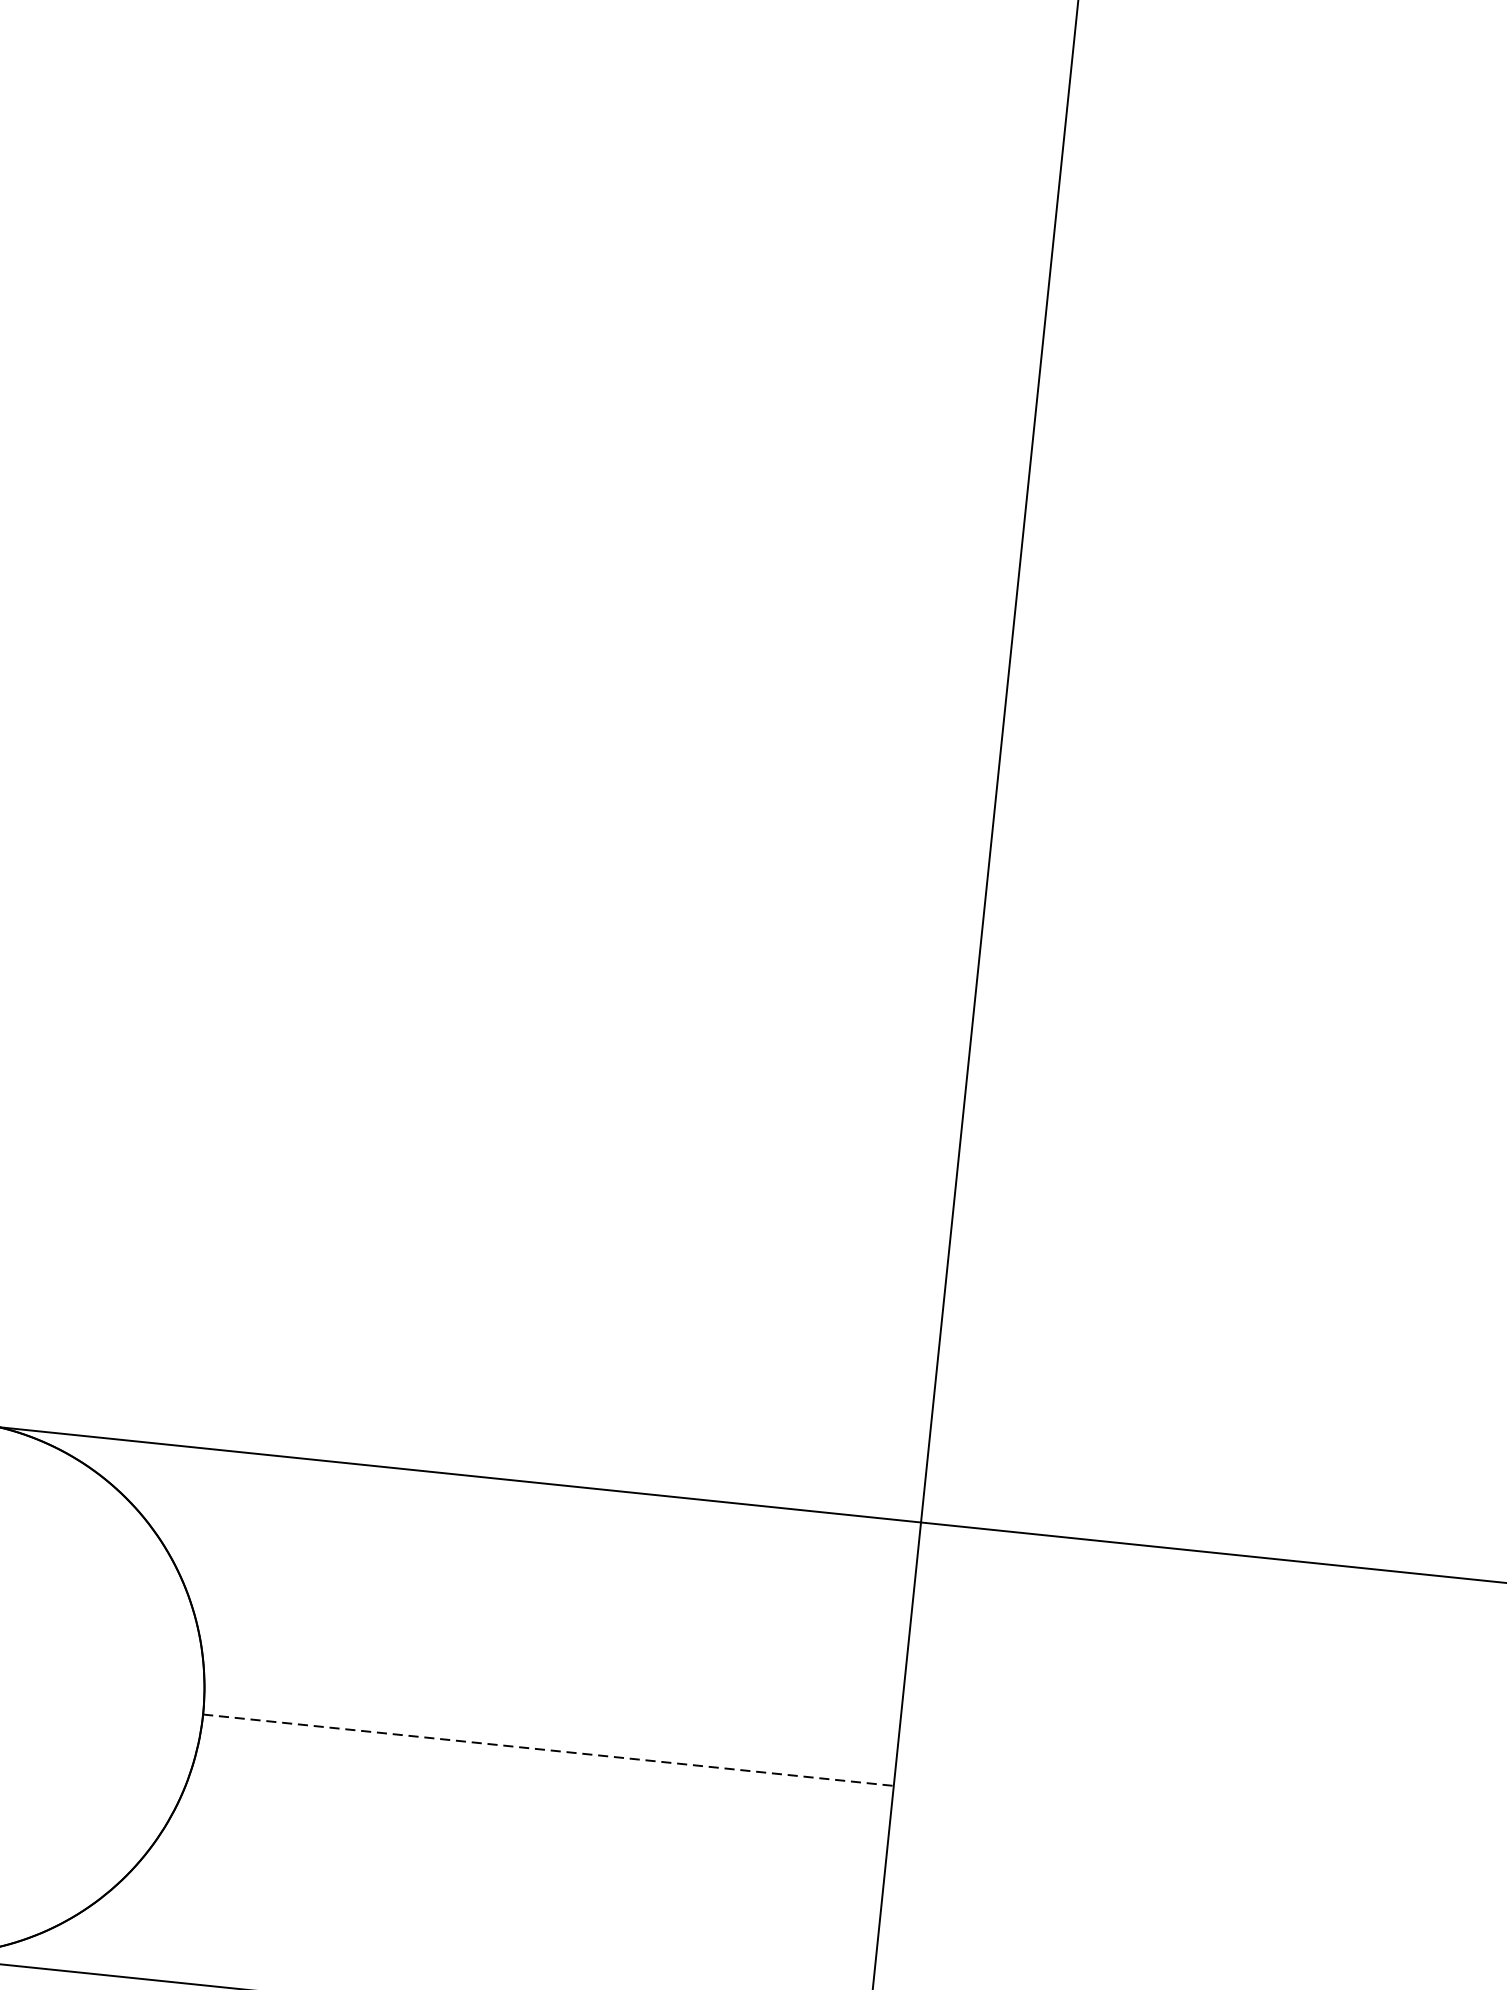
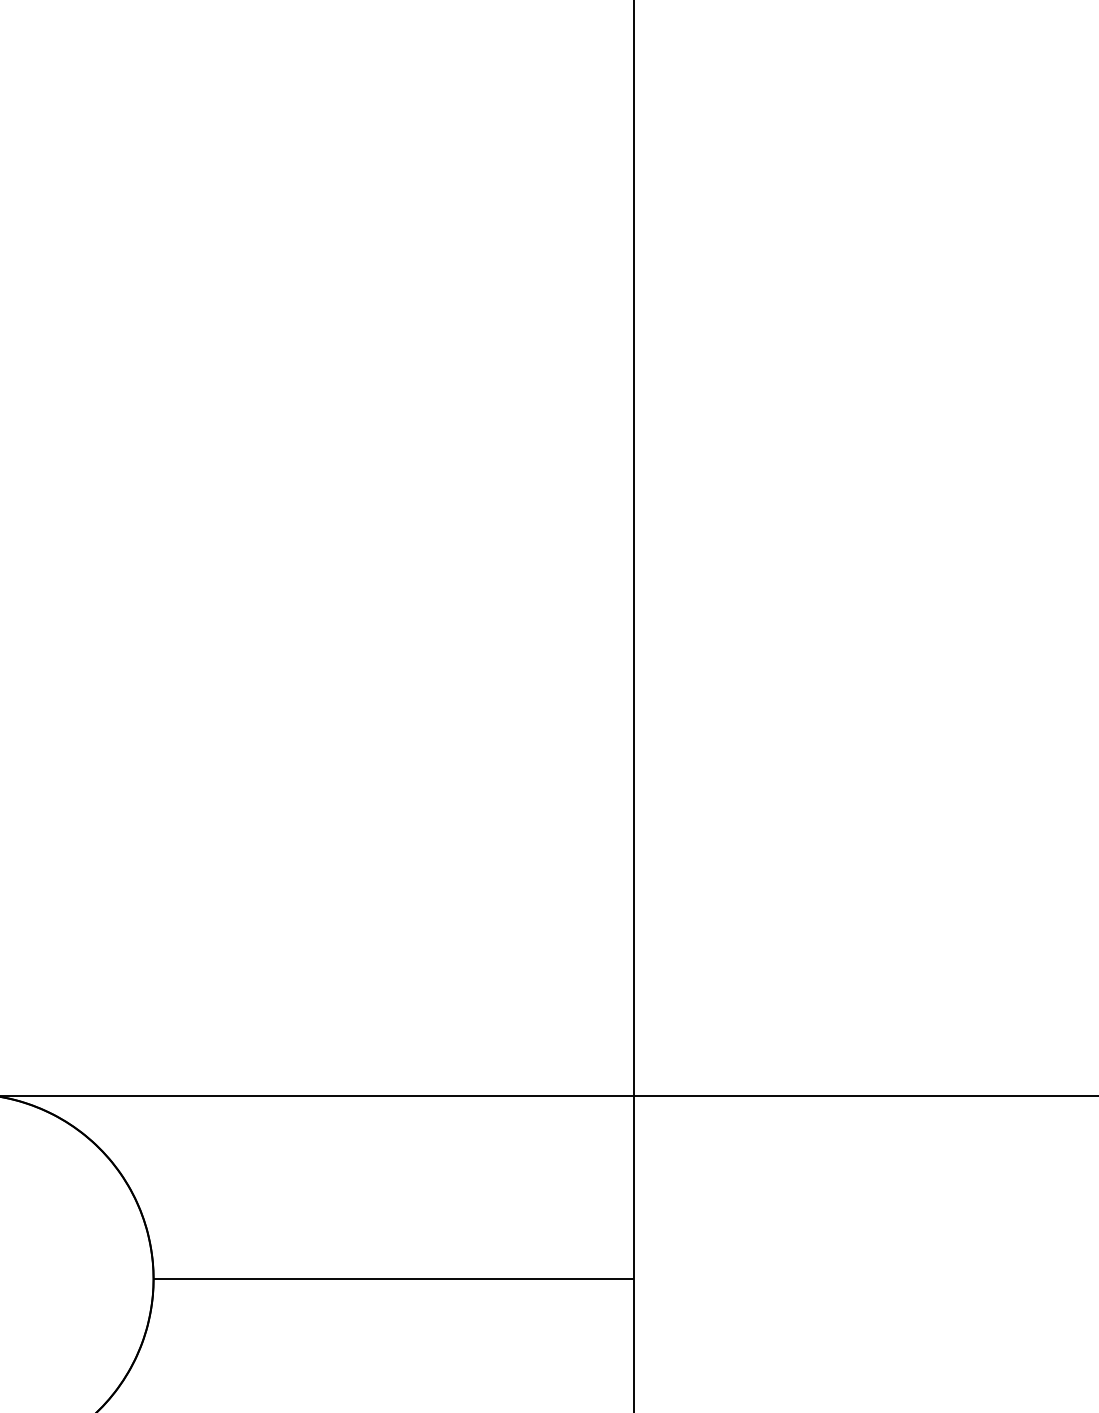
line: (549, 1750) -> (394, 1279), dashed -> solid

